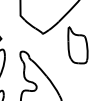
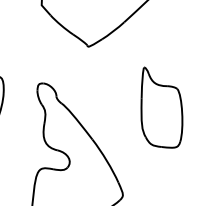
part: (77, 45) -> (161, 108), moved

